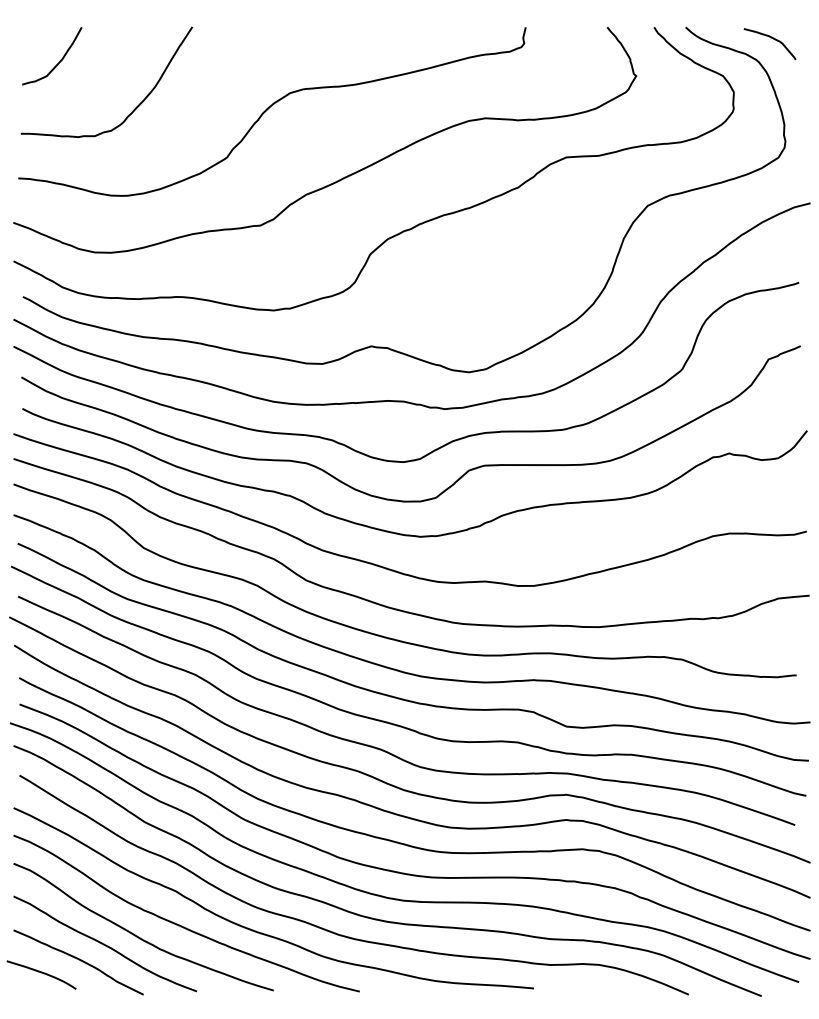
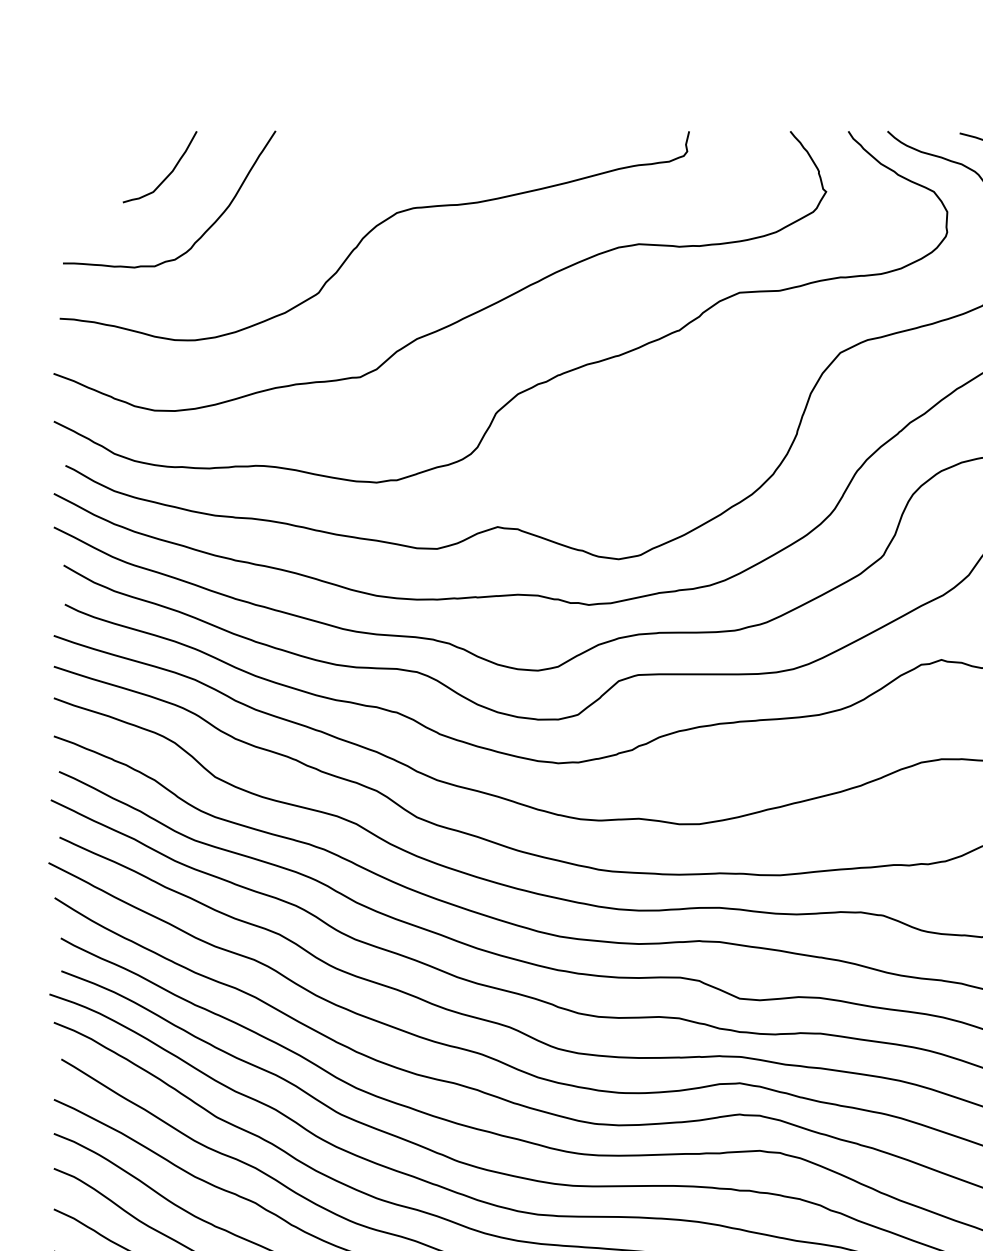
curve: (58, 62) -> (167, 174), moved

